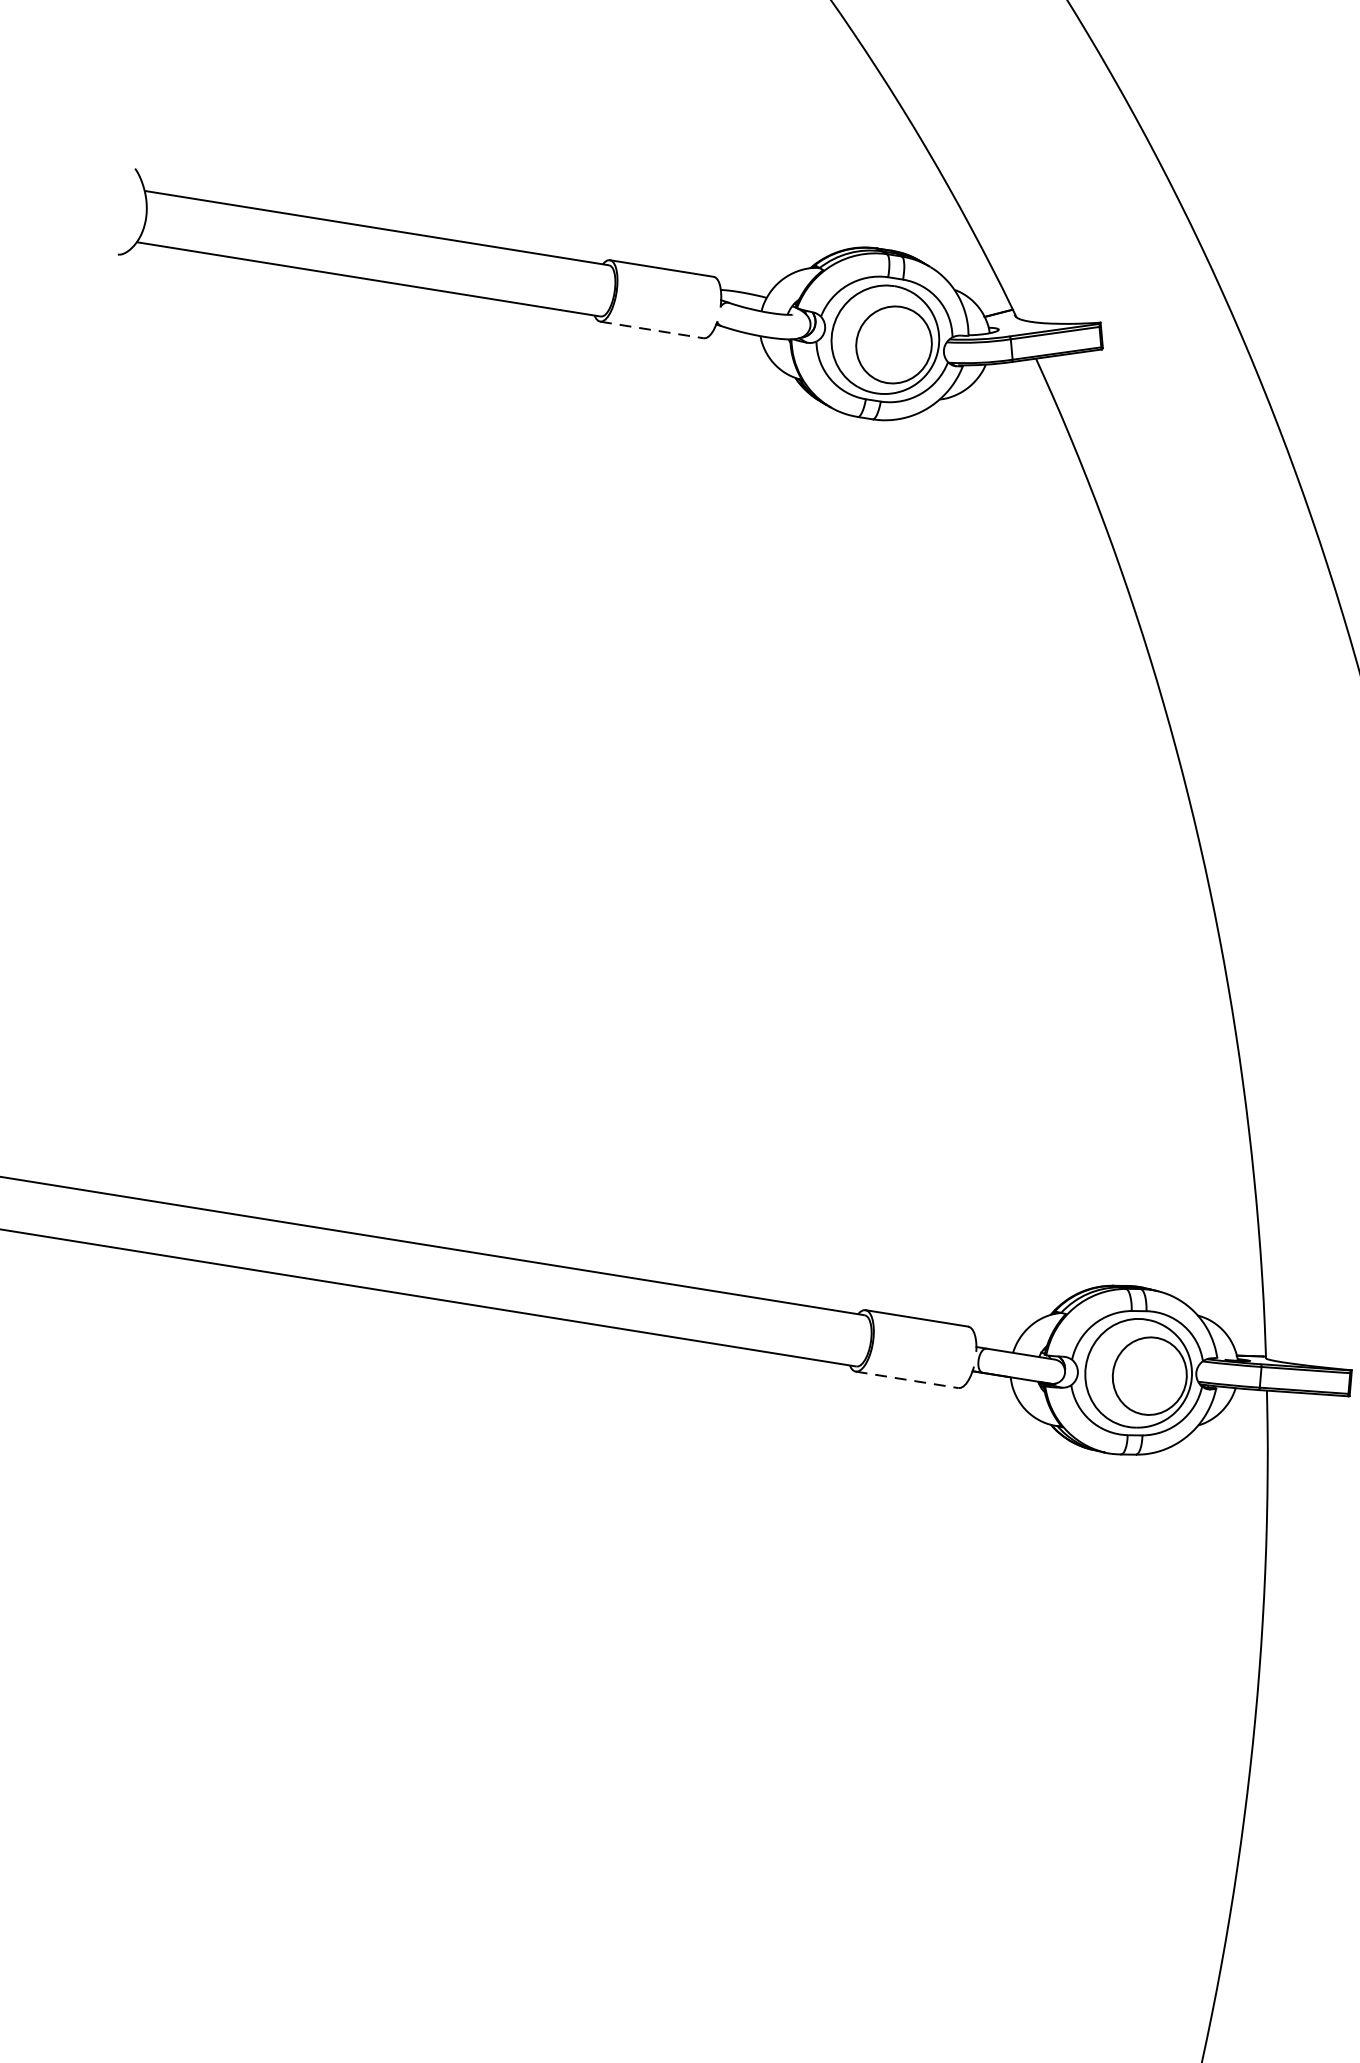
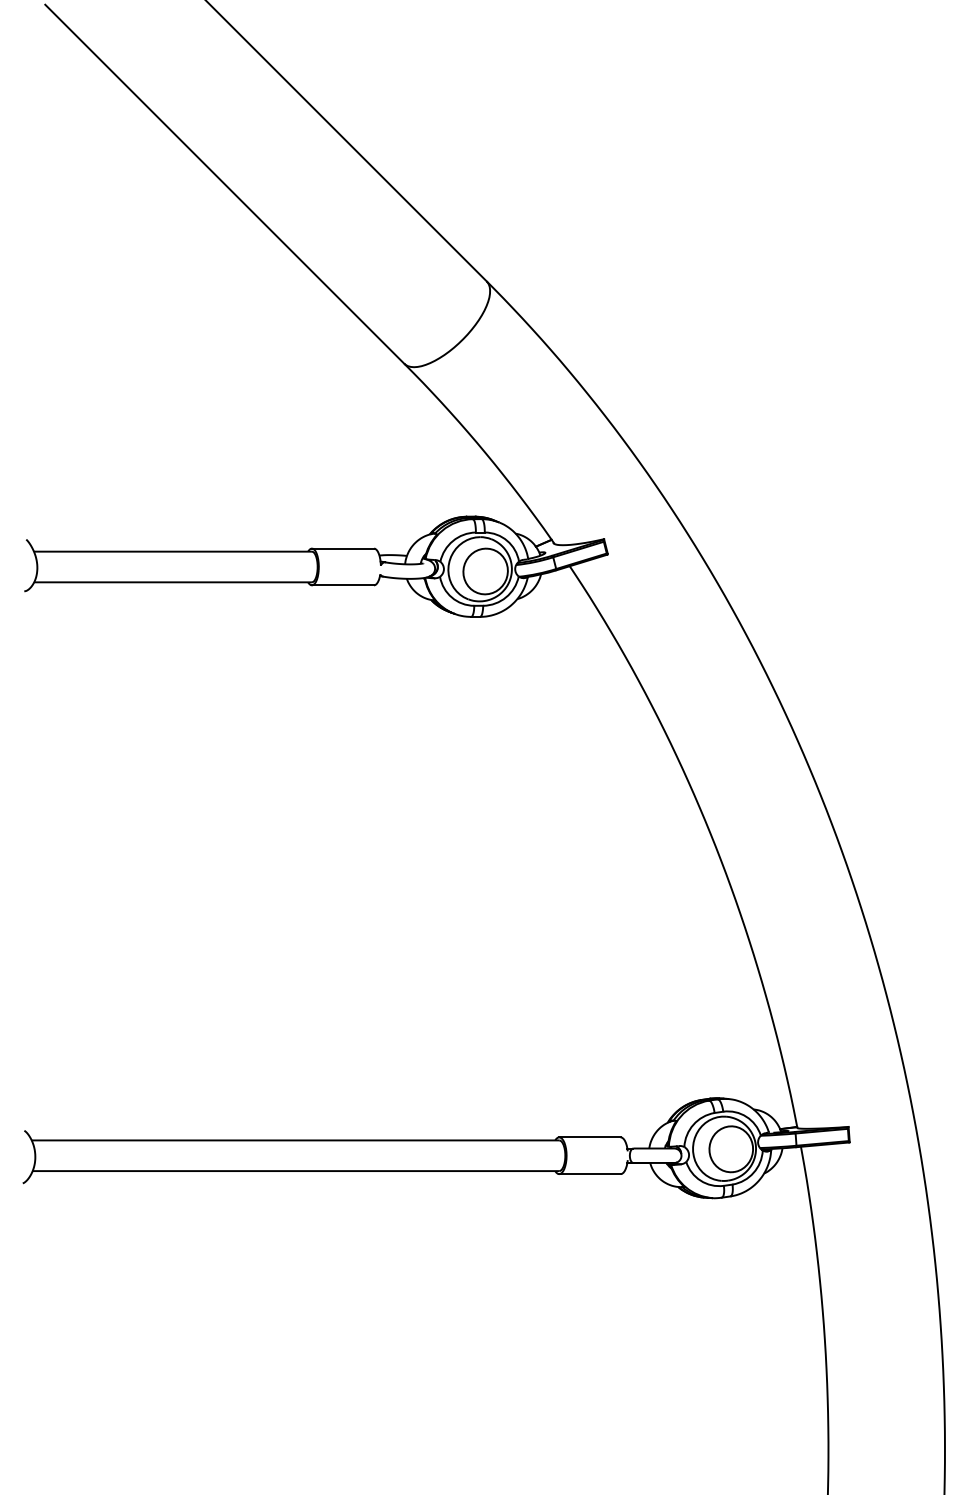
line: (652, 330) -> (343, 585), dashed -> solid
line: (906, 1380) -> (589, 1174), dashed -> solid

